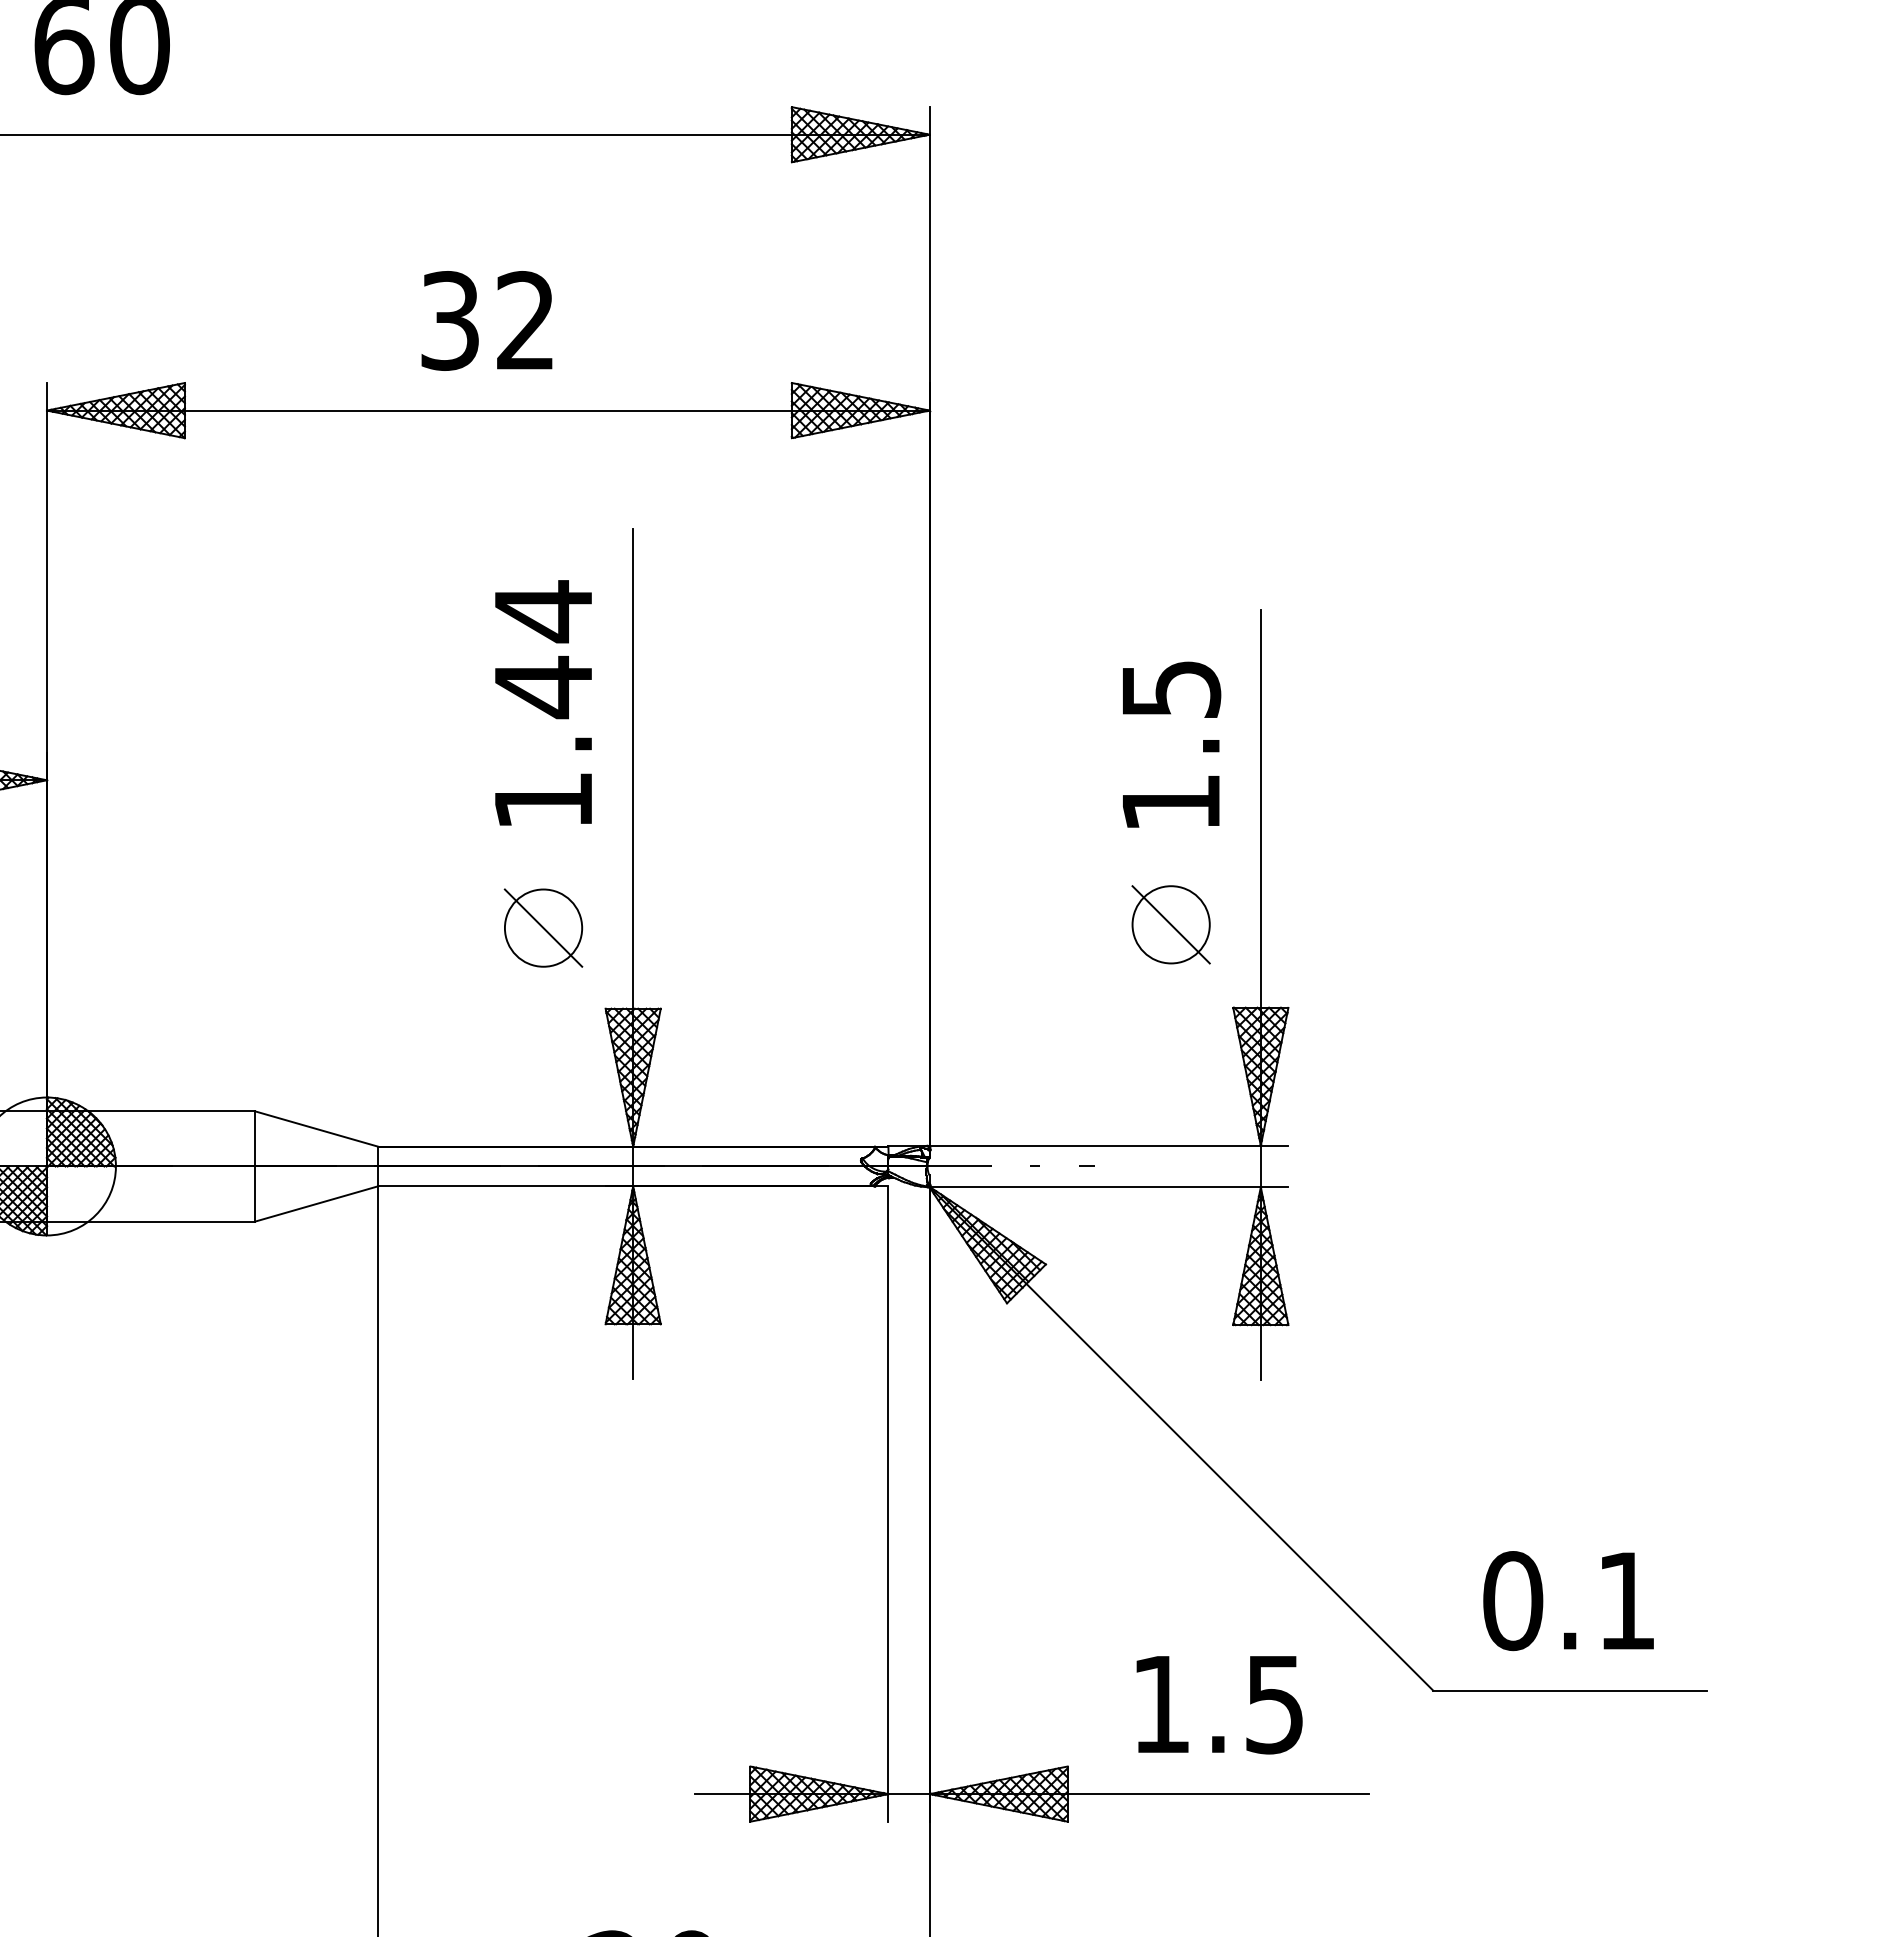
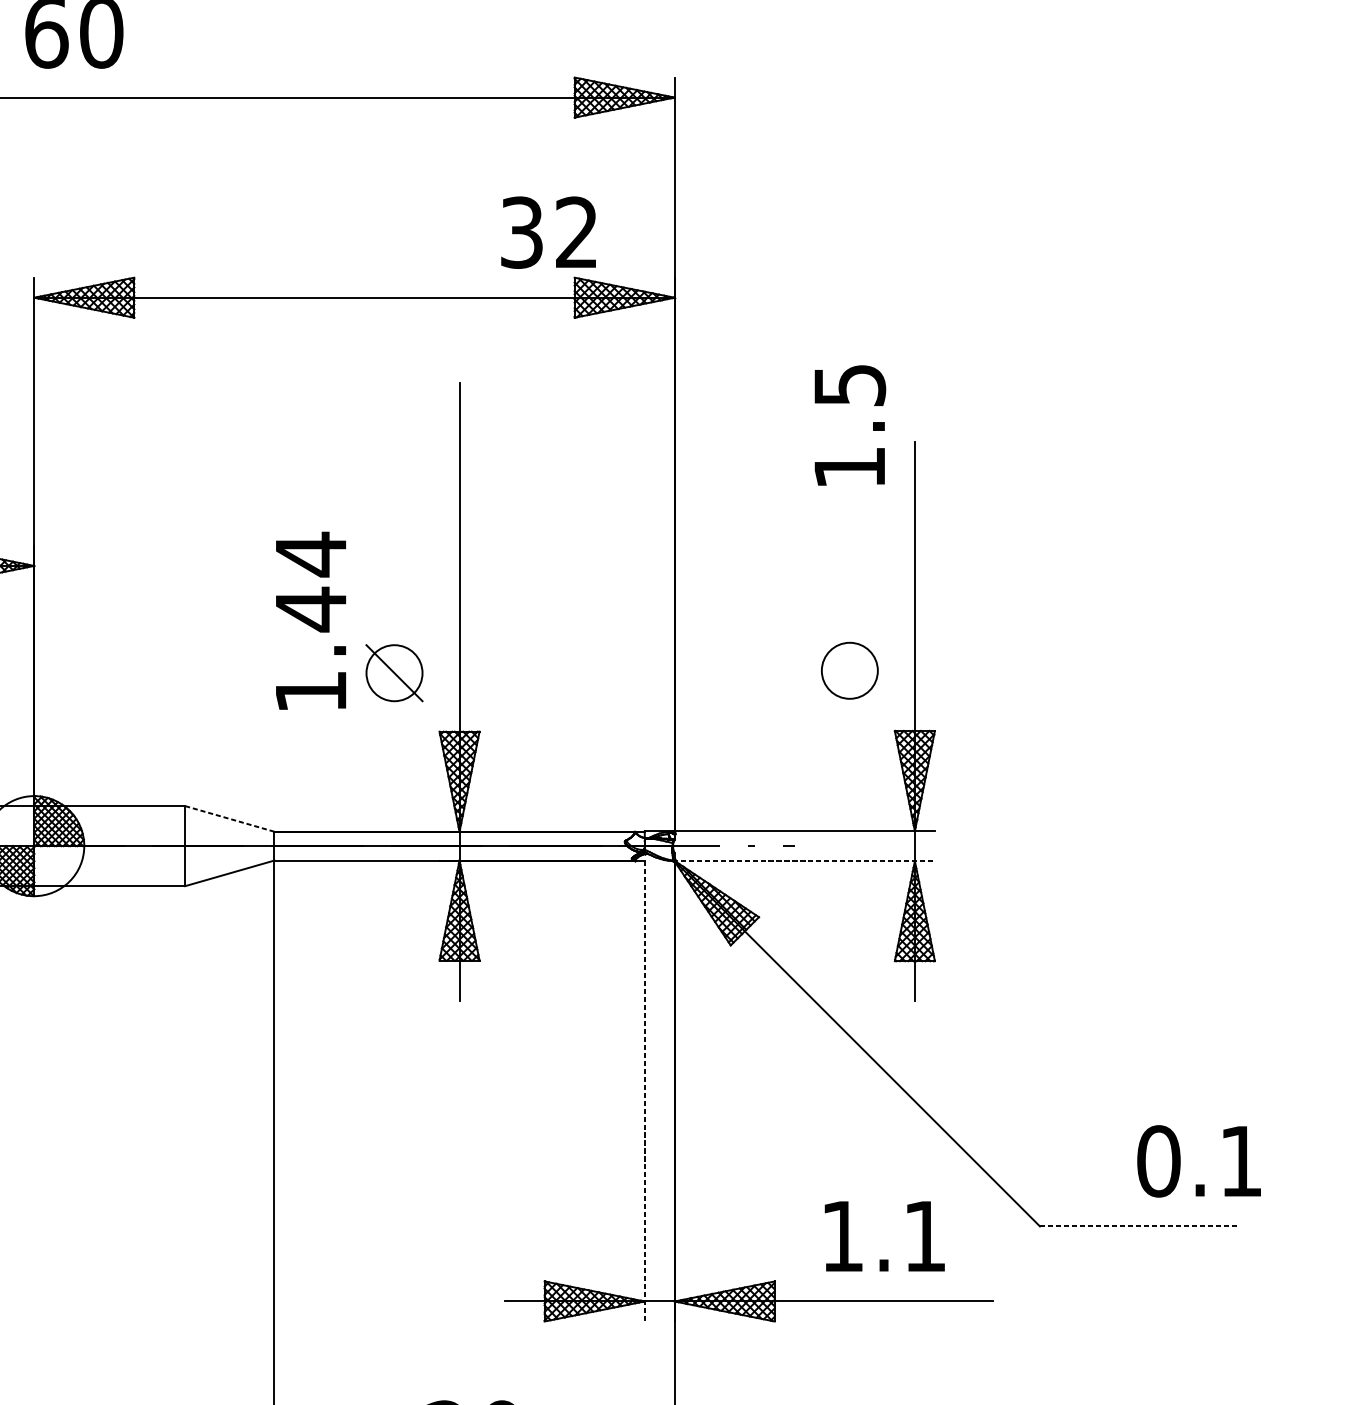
text: (486, 320) -> (548, 232), moved
text: (543, 702) -> (311, 620), moved
text: (1172, 744) -> (850, 425), moved
line: (1170, 924) -> (849, 670), removed
line: (316, 1128) -> (229, 818), solid -> dashed
line: (1107, 1187) -> (803, 861), solid -> dashed
line: (888, 1504) -> (644, 1091), solid -> dashed
text: (1568, 1601) -> (1199, 1161), moved
line: (1570, 1690) -> (1139, 1226), solid -> dashed
text: (1274, 1705) -> (924, 1237), 1.5 -> 1.1

